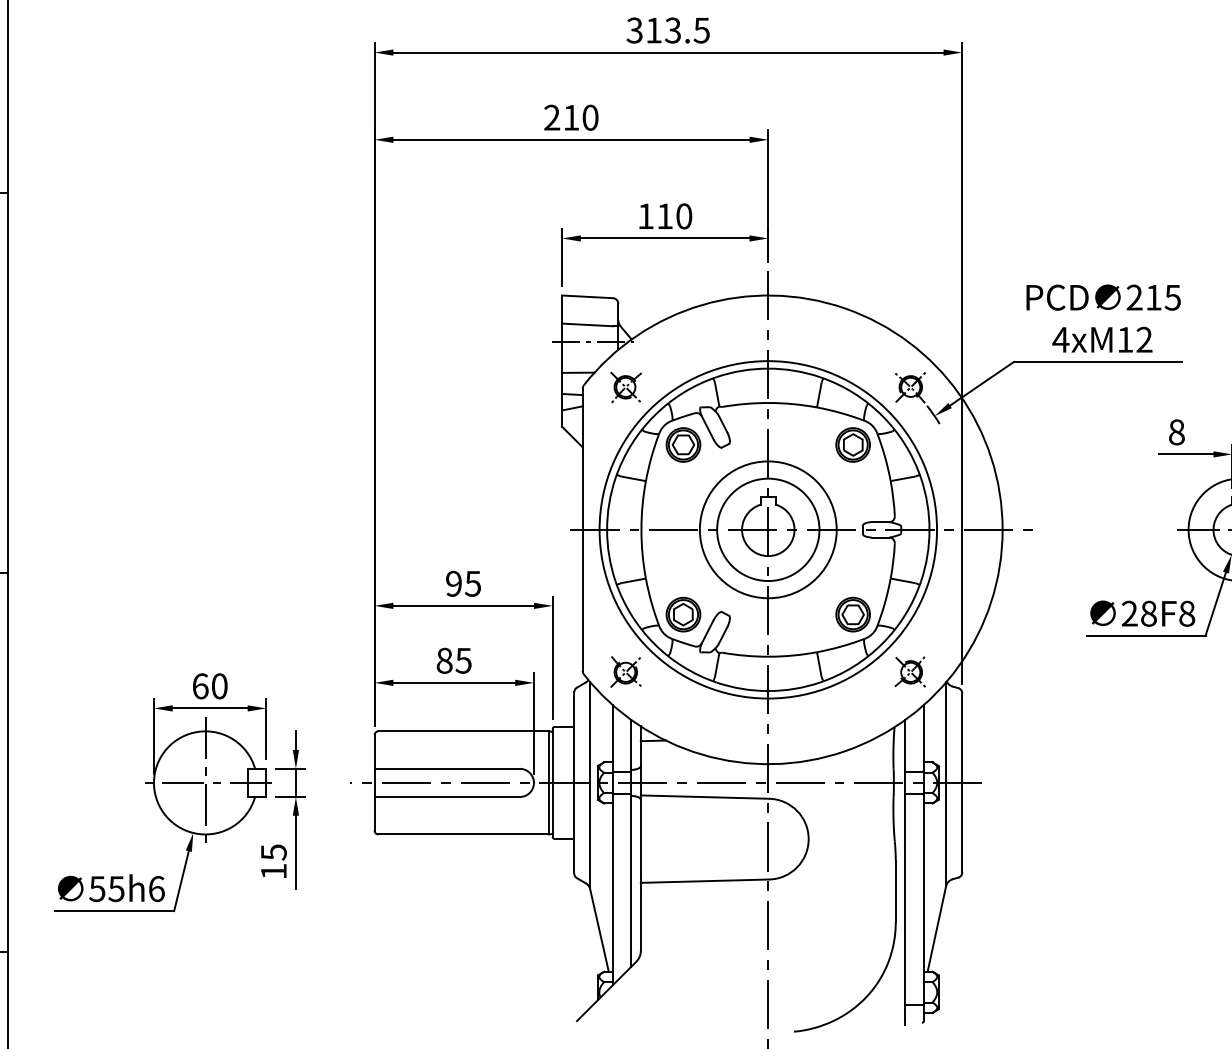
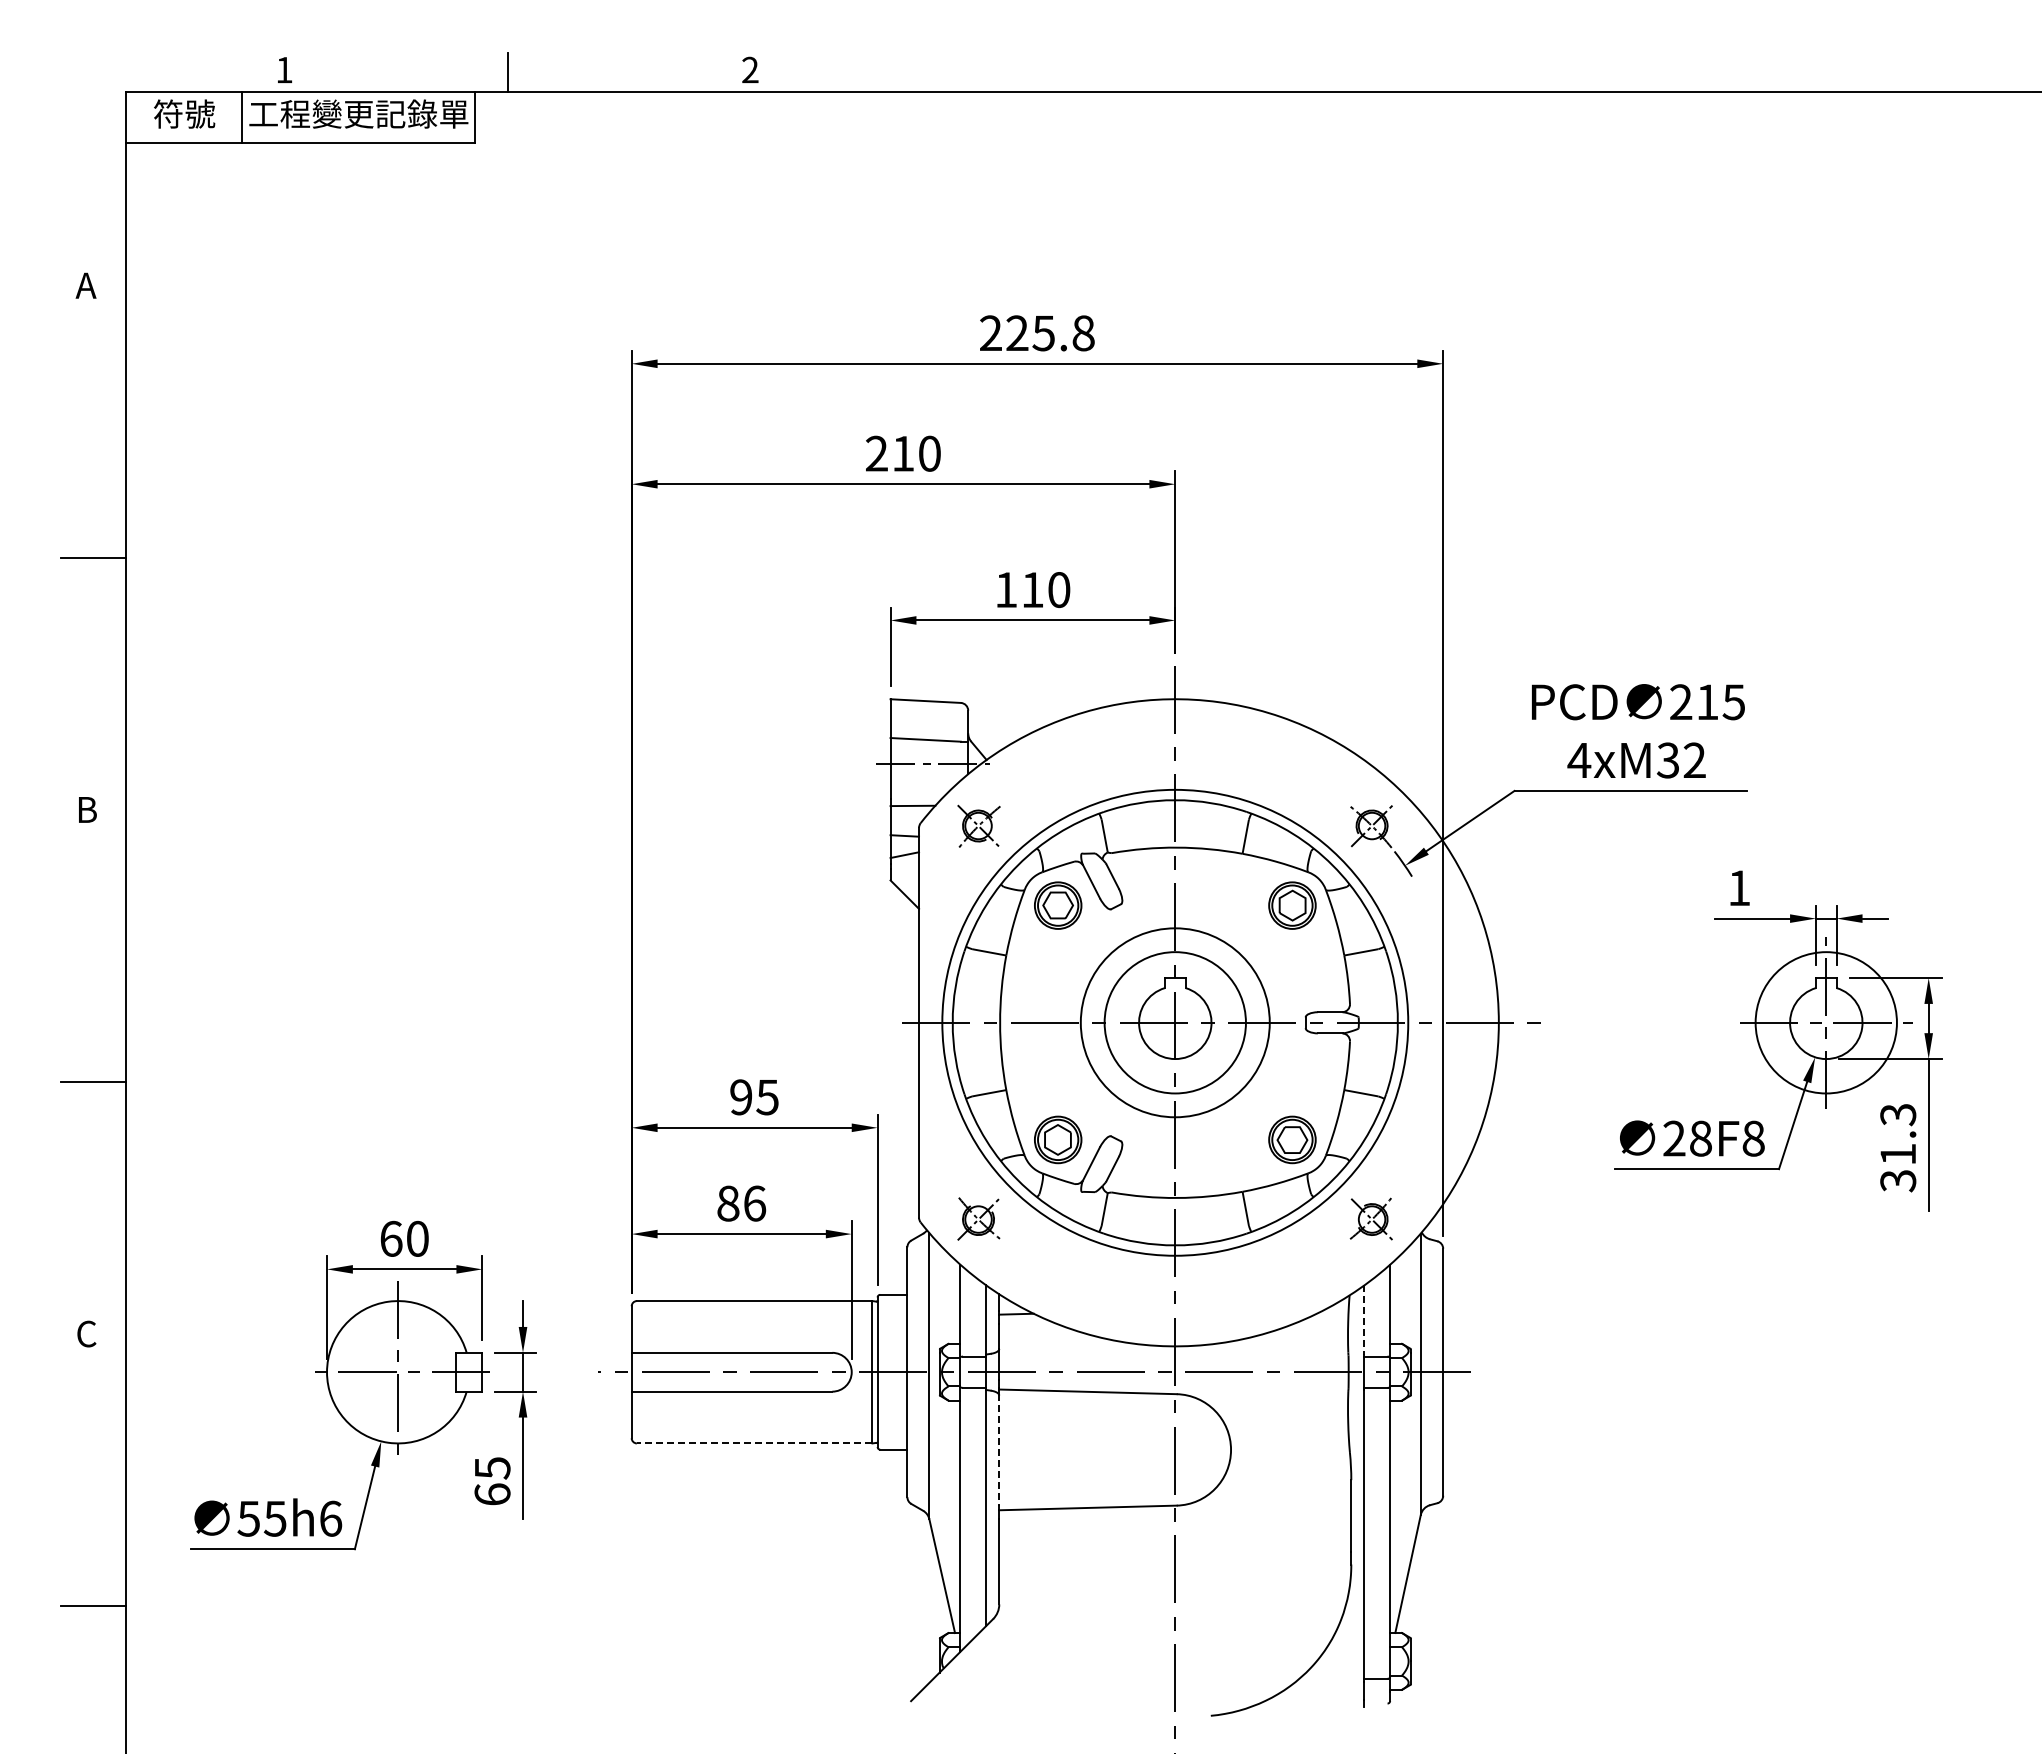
text: (667, 30) -> (1036, 333), 313.5 -> 225.8
text: (1124, 339) -> (1667, 760), 4xM12 -> 4xM32
text: (1176, 432) -> (1739, 888), 8 -> 1
text: (463, 660) -> (754, 1203), 85 -> 86
line: (905, 744) -> (1364, 1319), solid -> dashed
line: (463, 834) -> (754, 1443), solid -> dashed
line: (640, 839) -> (999, 1450), solid -> dashed
text: (273, 871) -> (492, 1494), 15 -> 65

